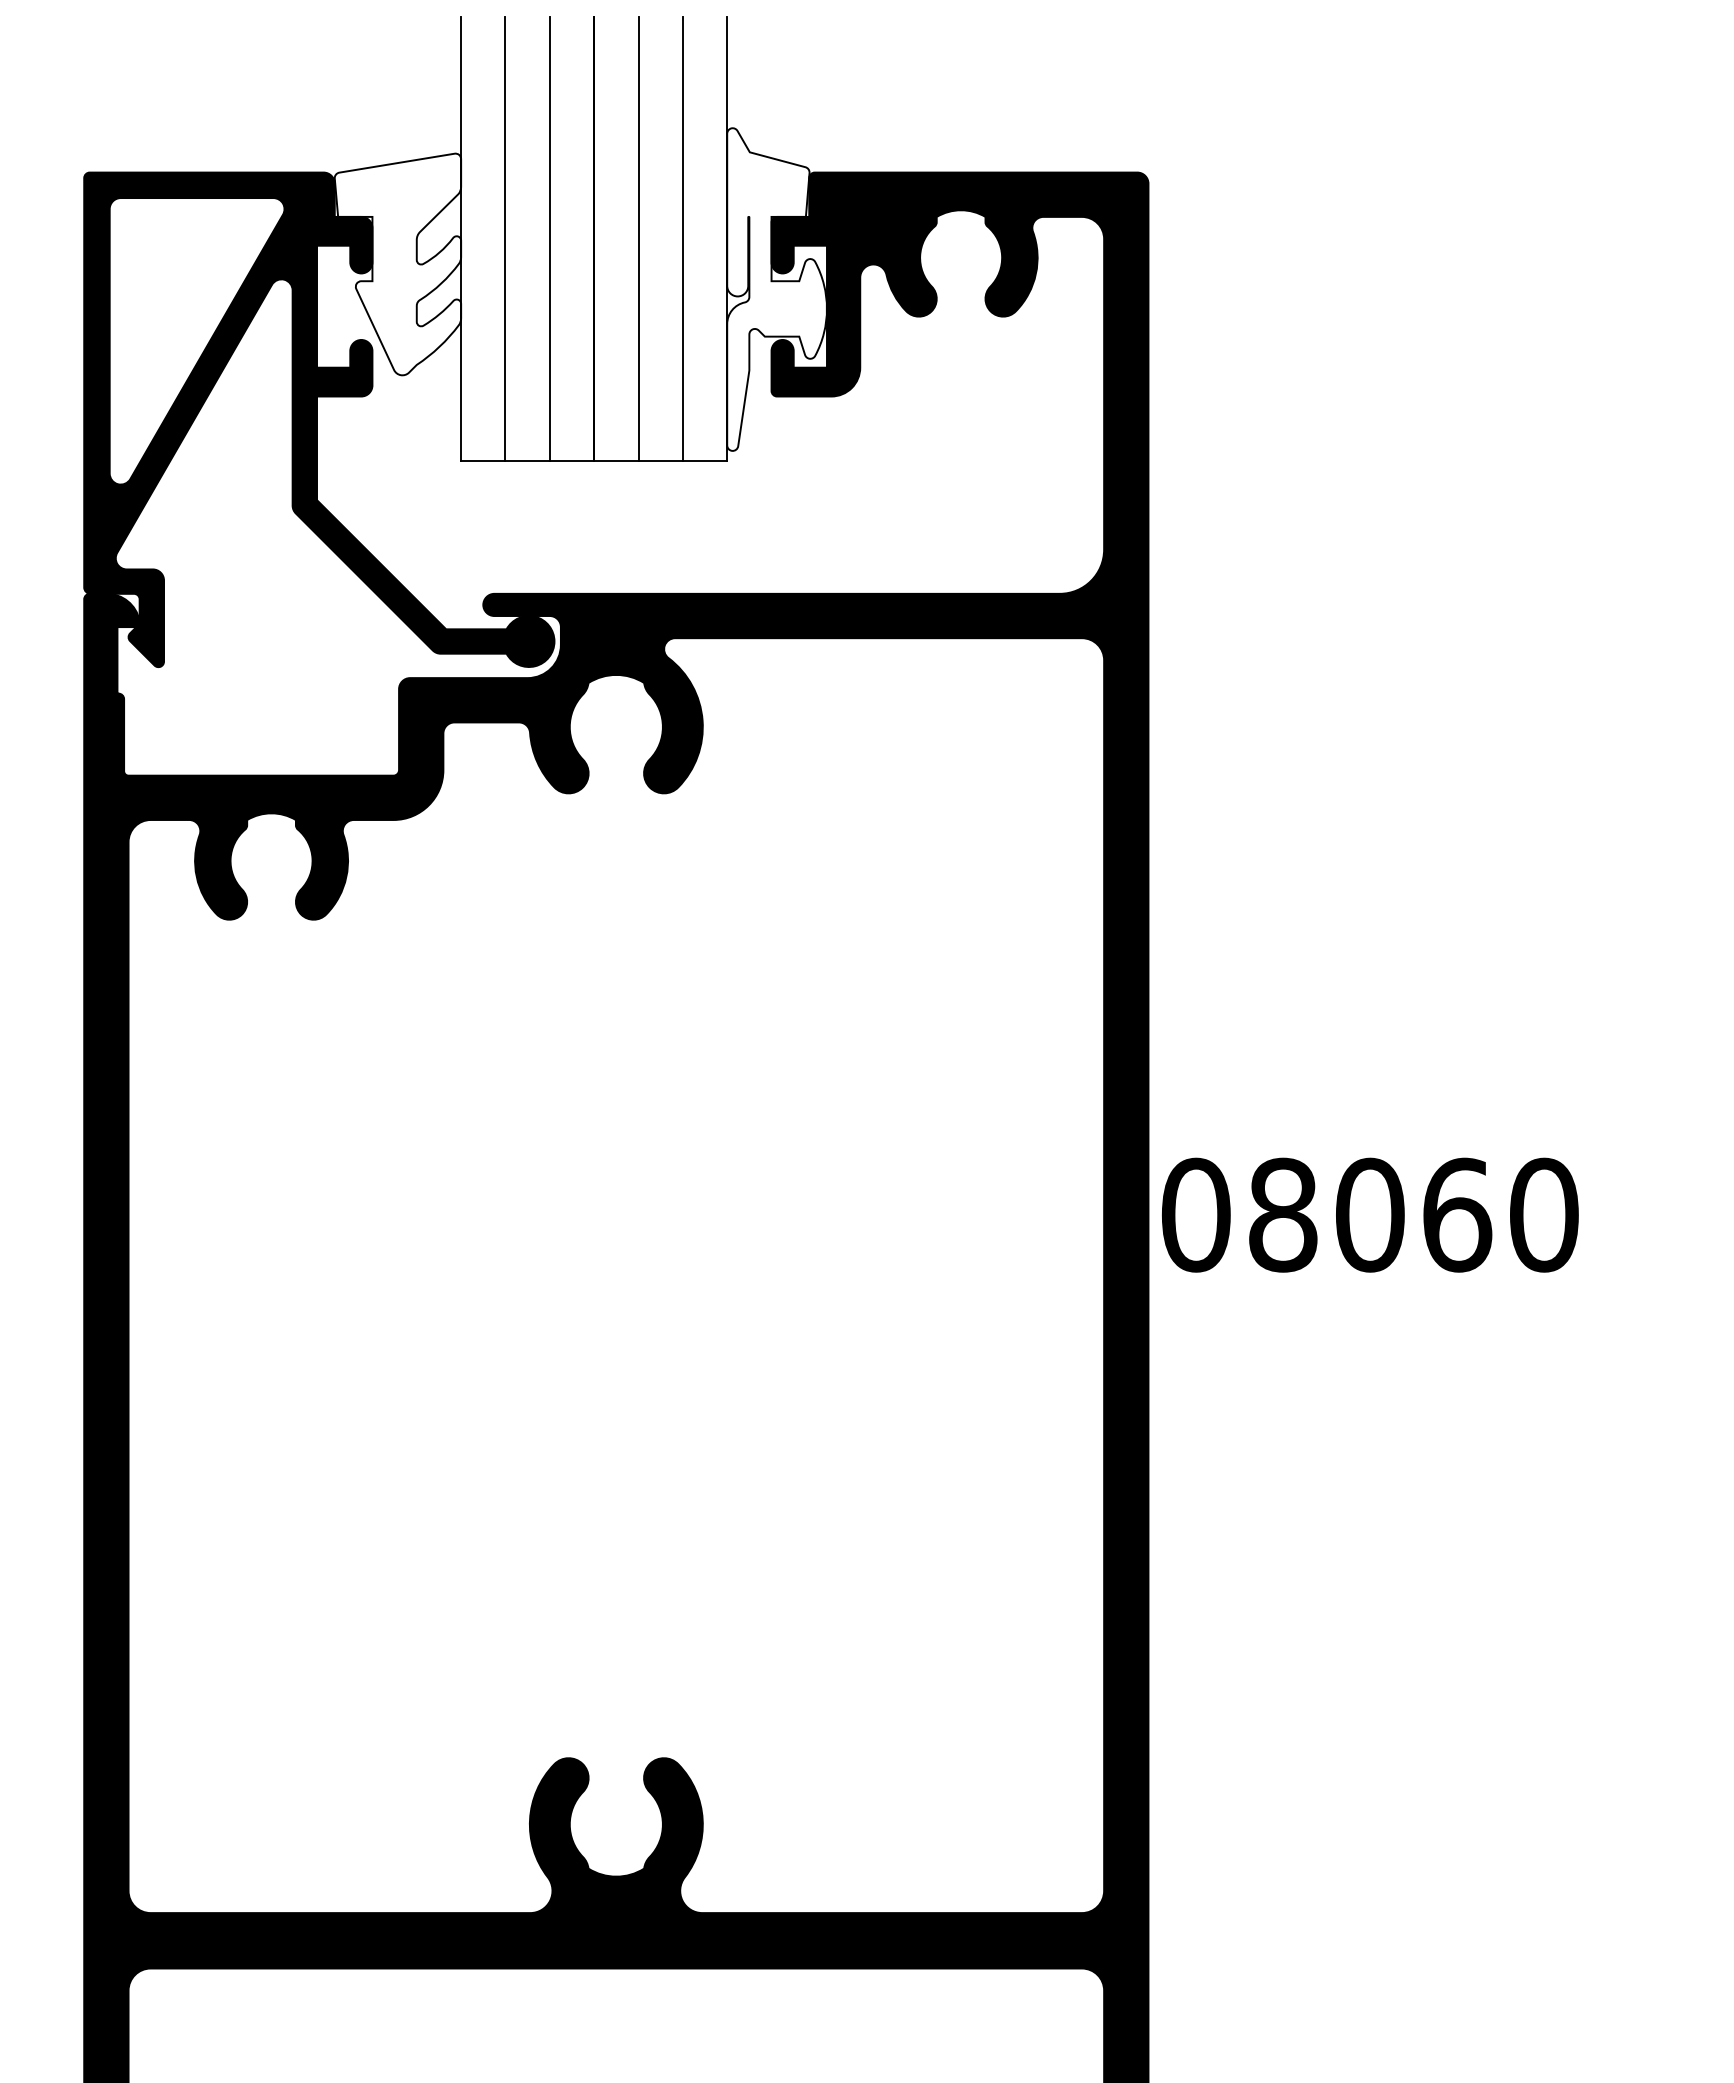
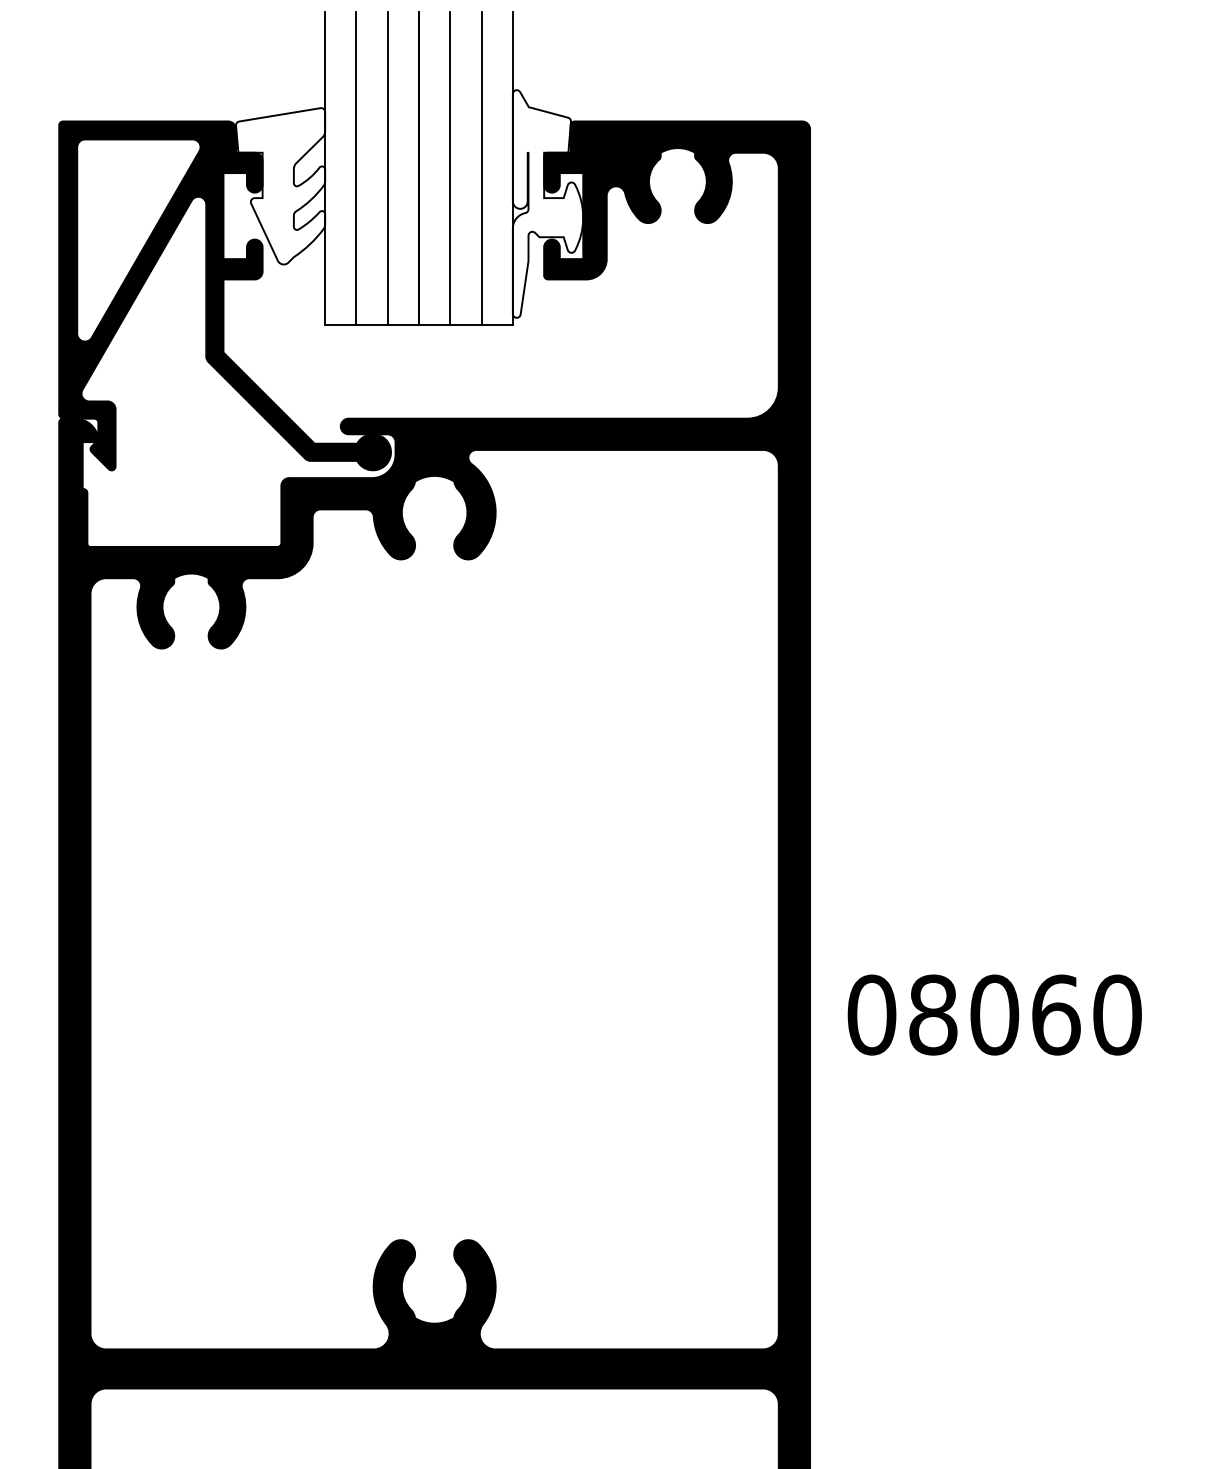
text: (1370, 1214) -> (994, 1014), moved

